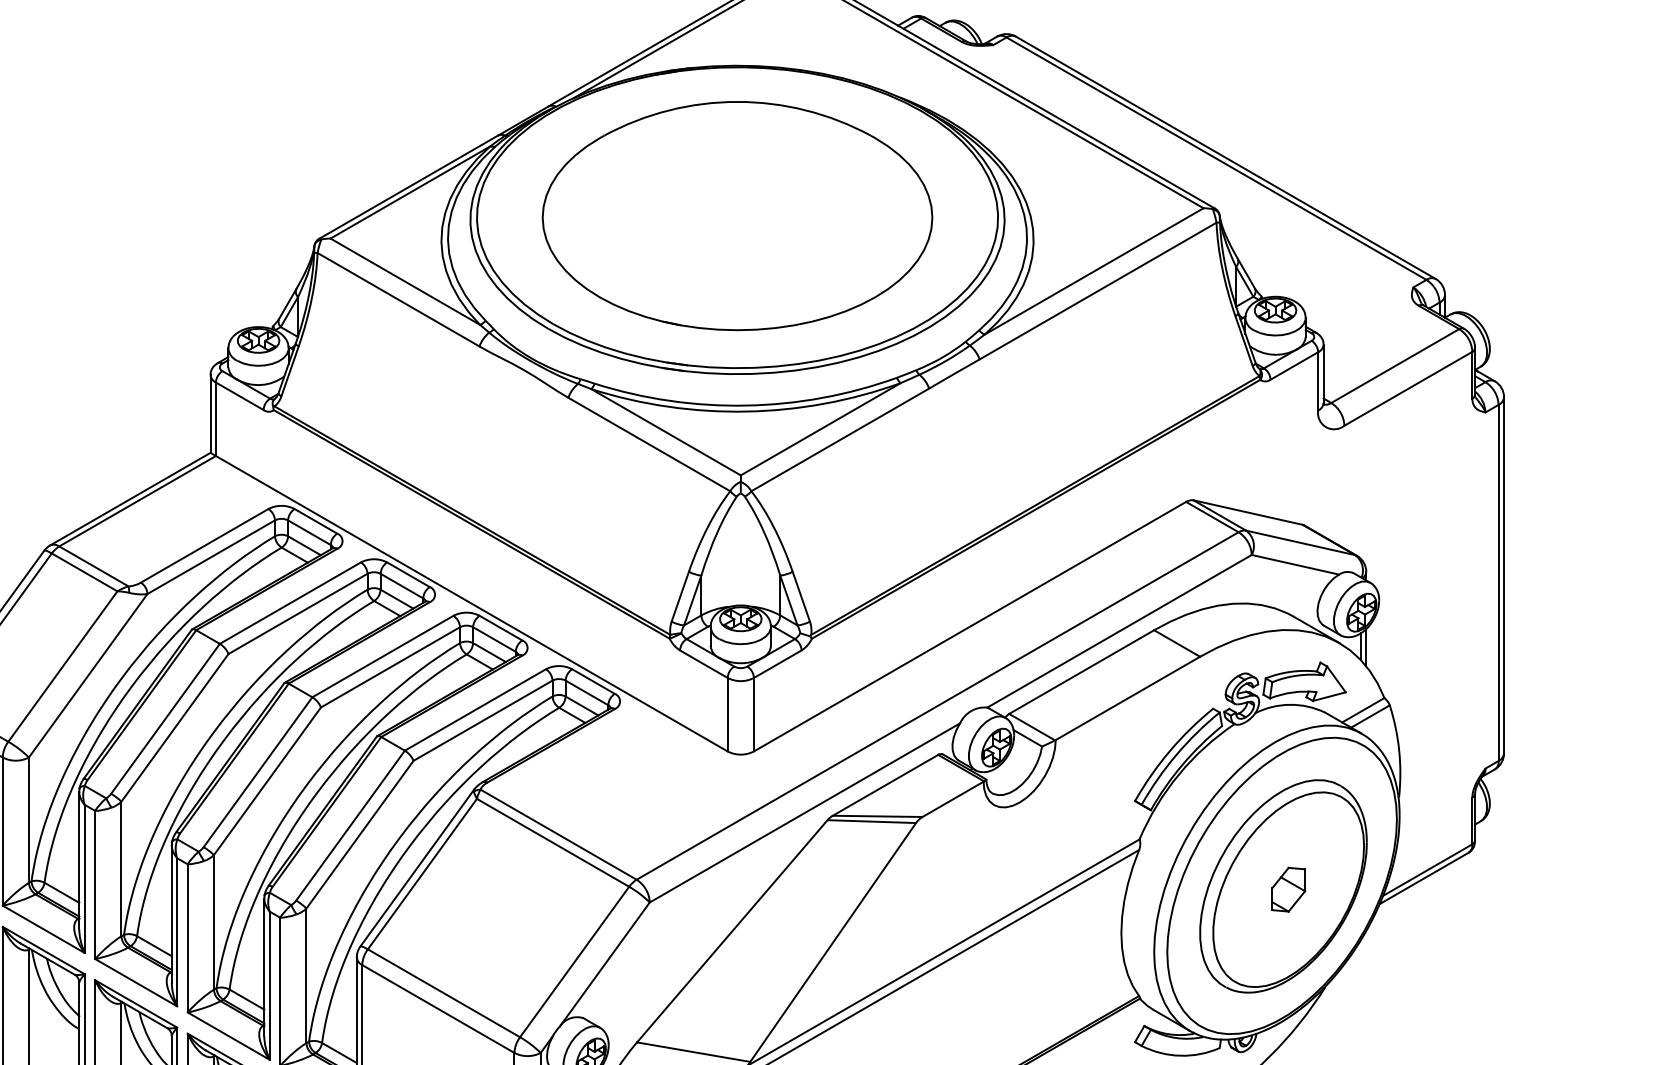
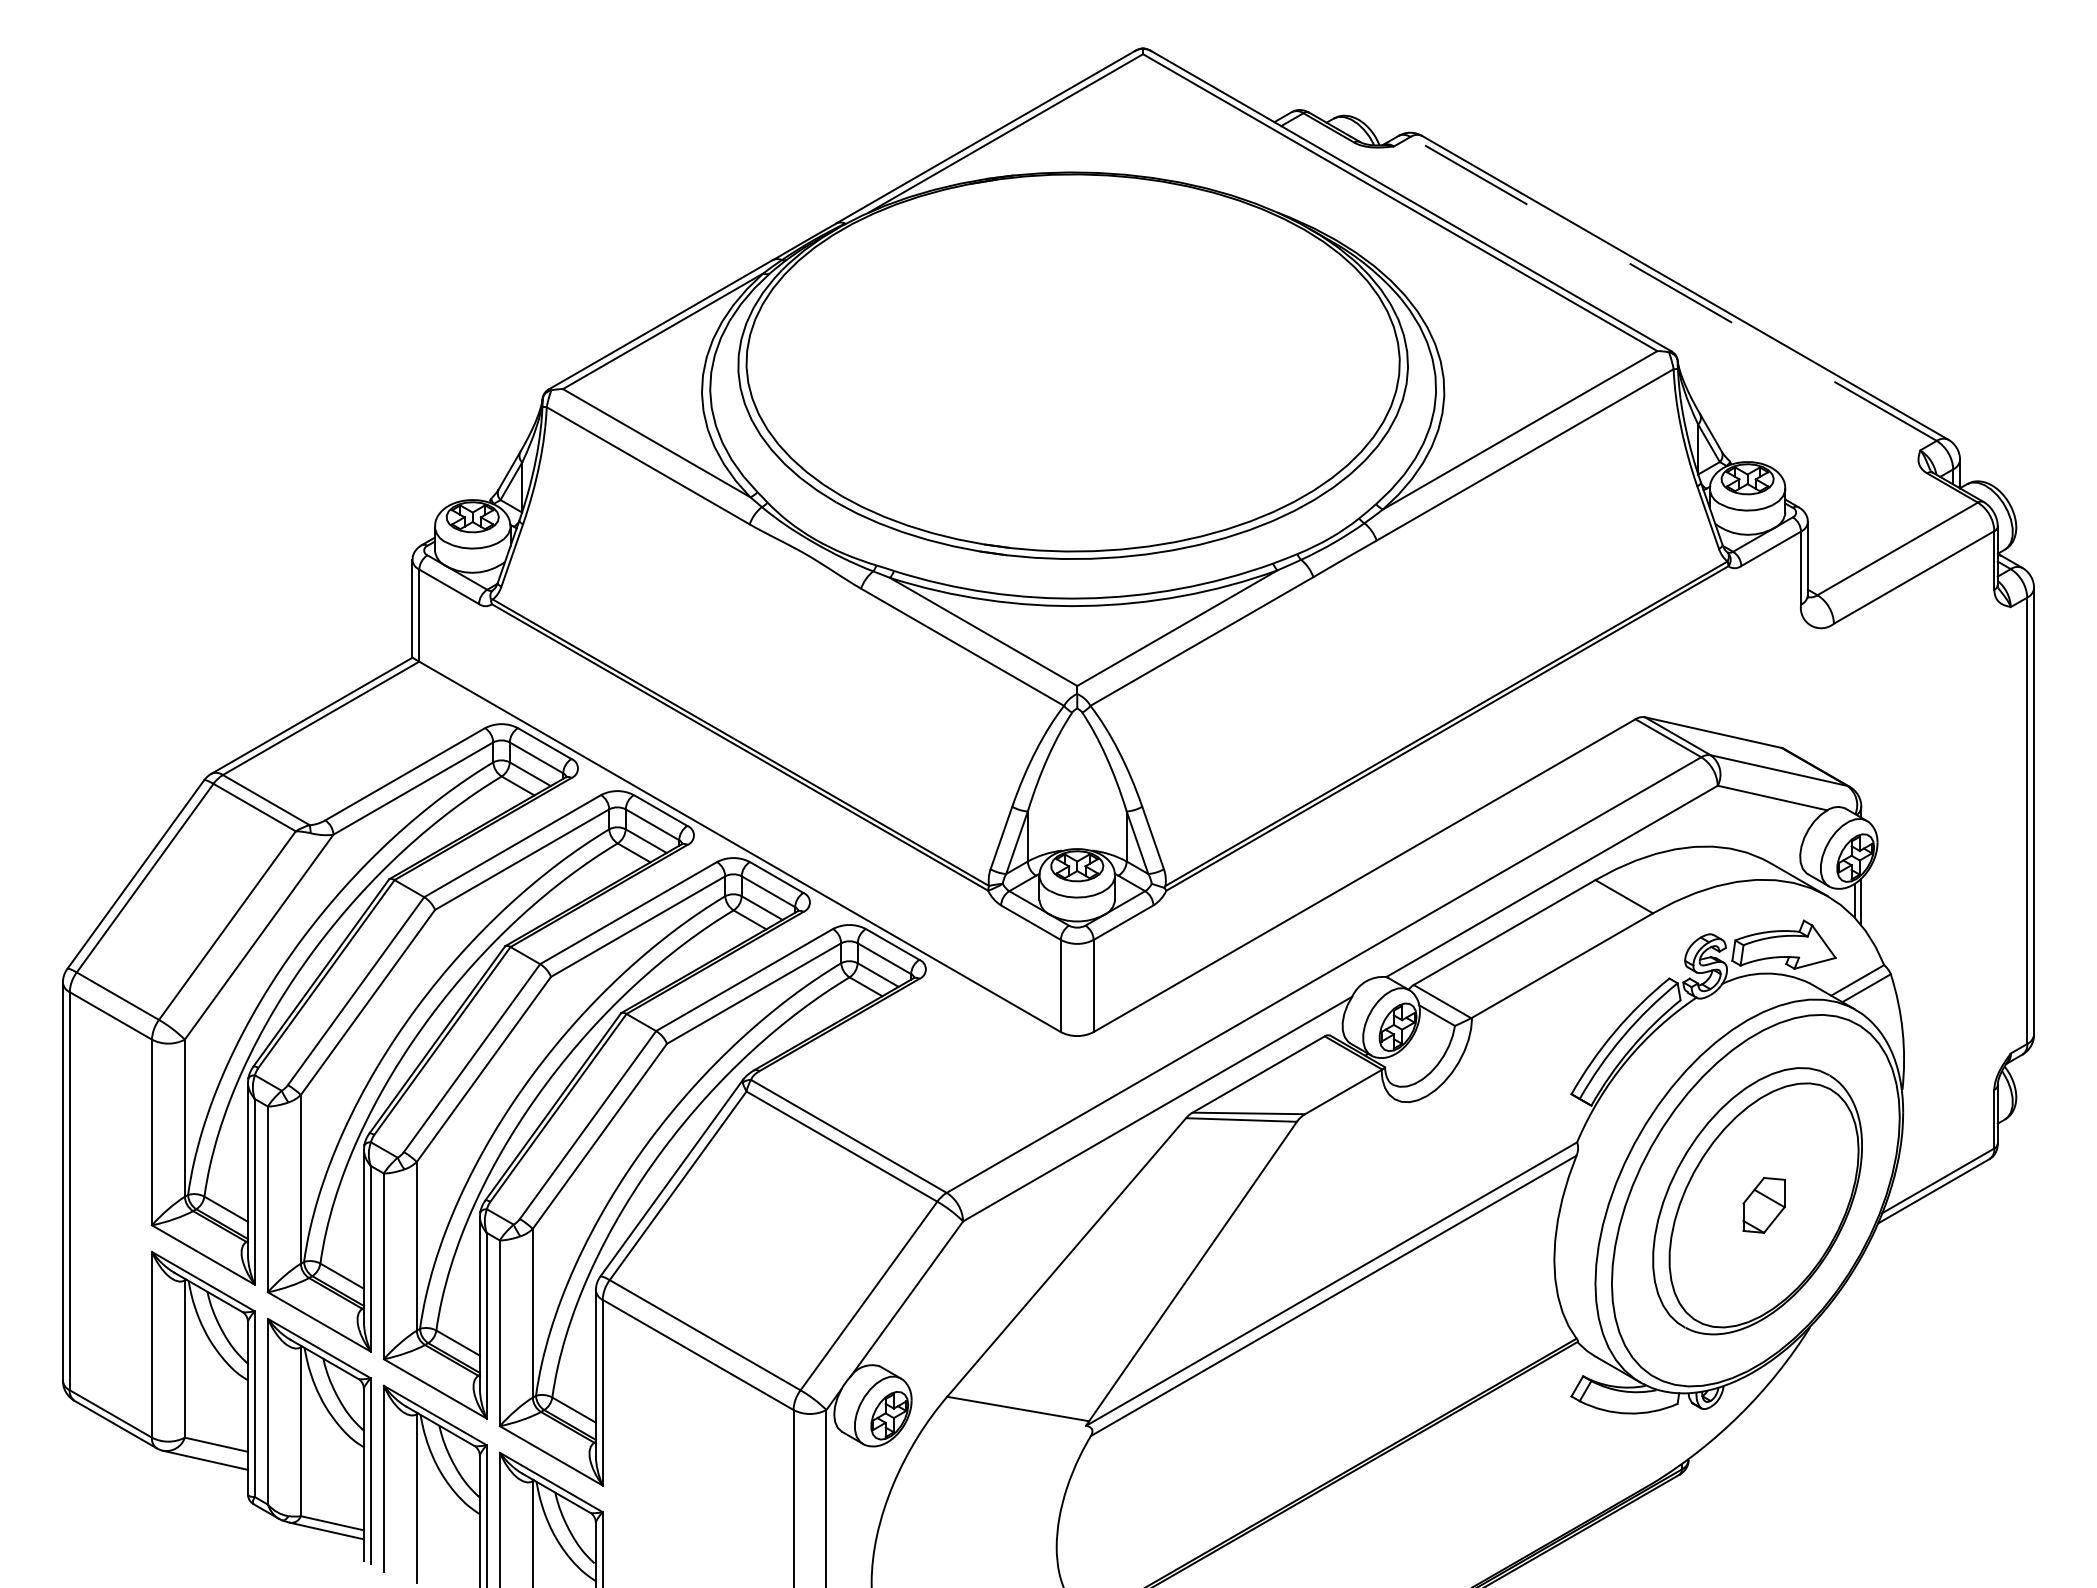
line: (1216, 158) -> (1673, 288), solid -> dashed
part: (737, 215) -> (1073, 360), removed

